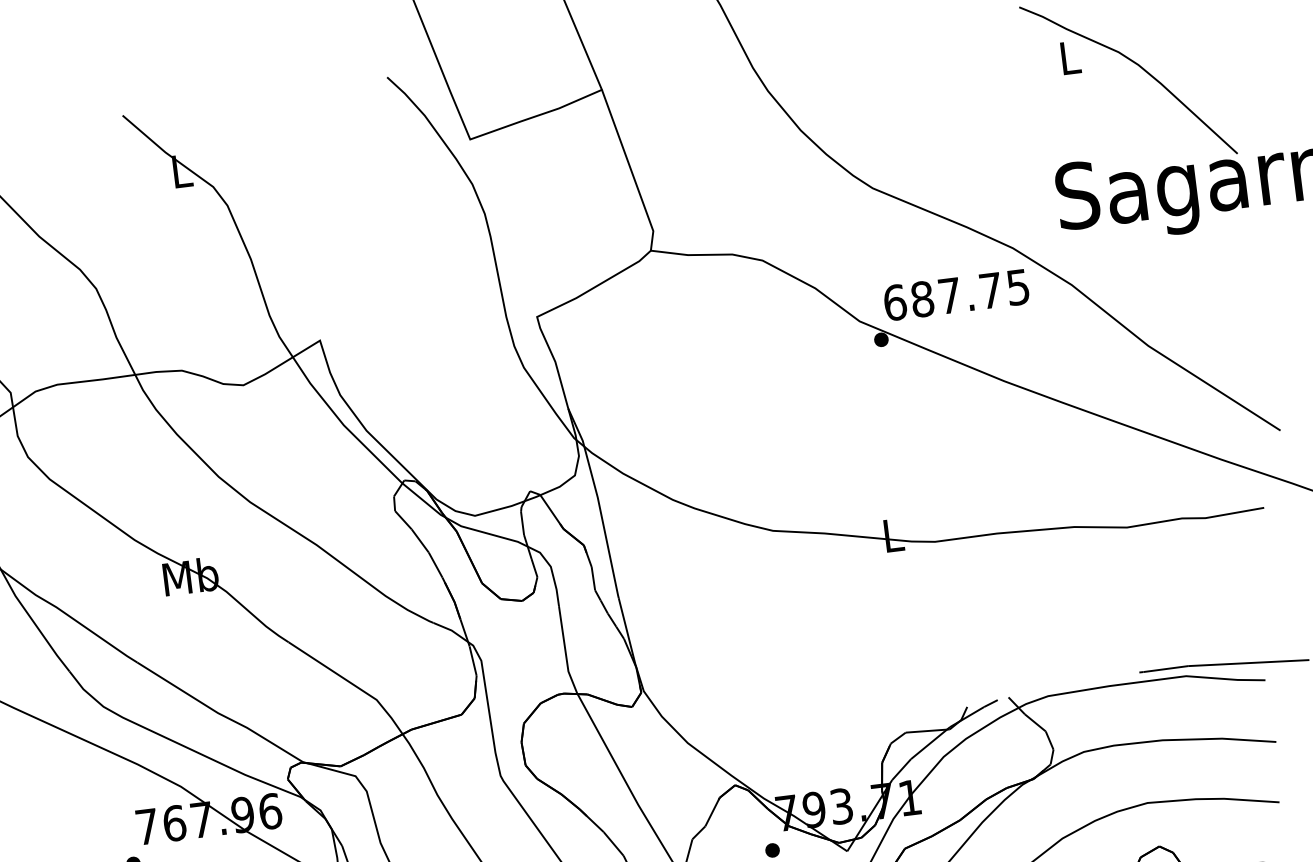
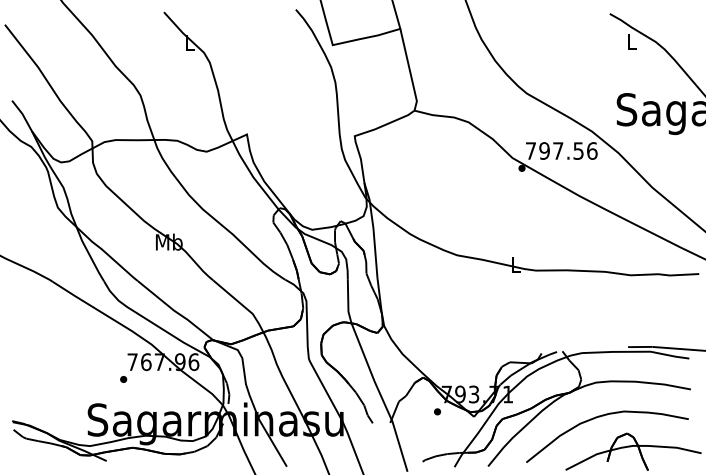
text: (956, 293) -> (561, 150), 687.75 -> 797.56

